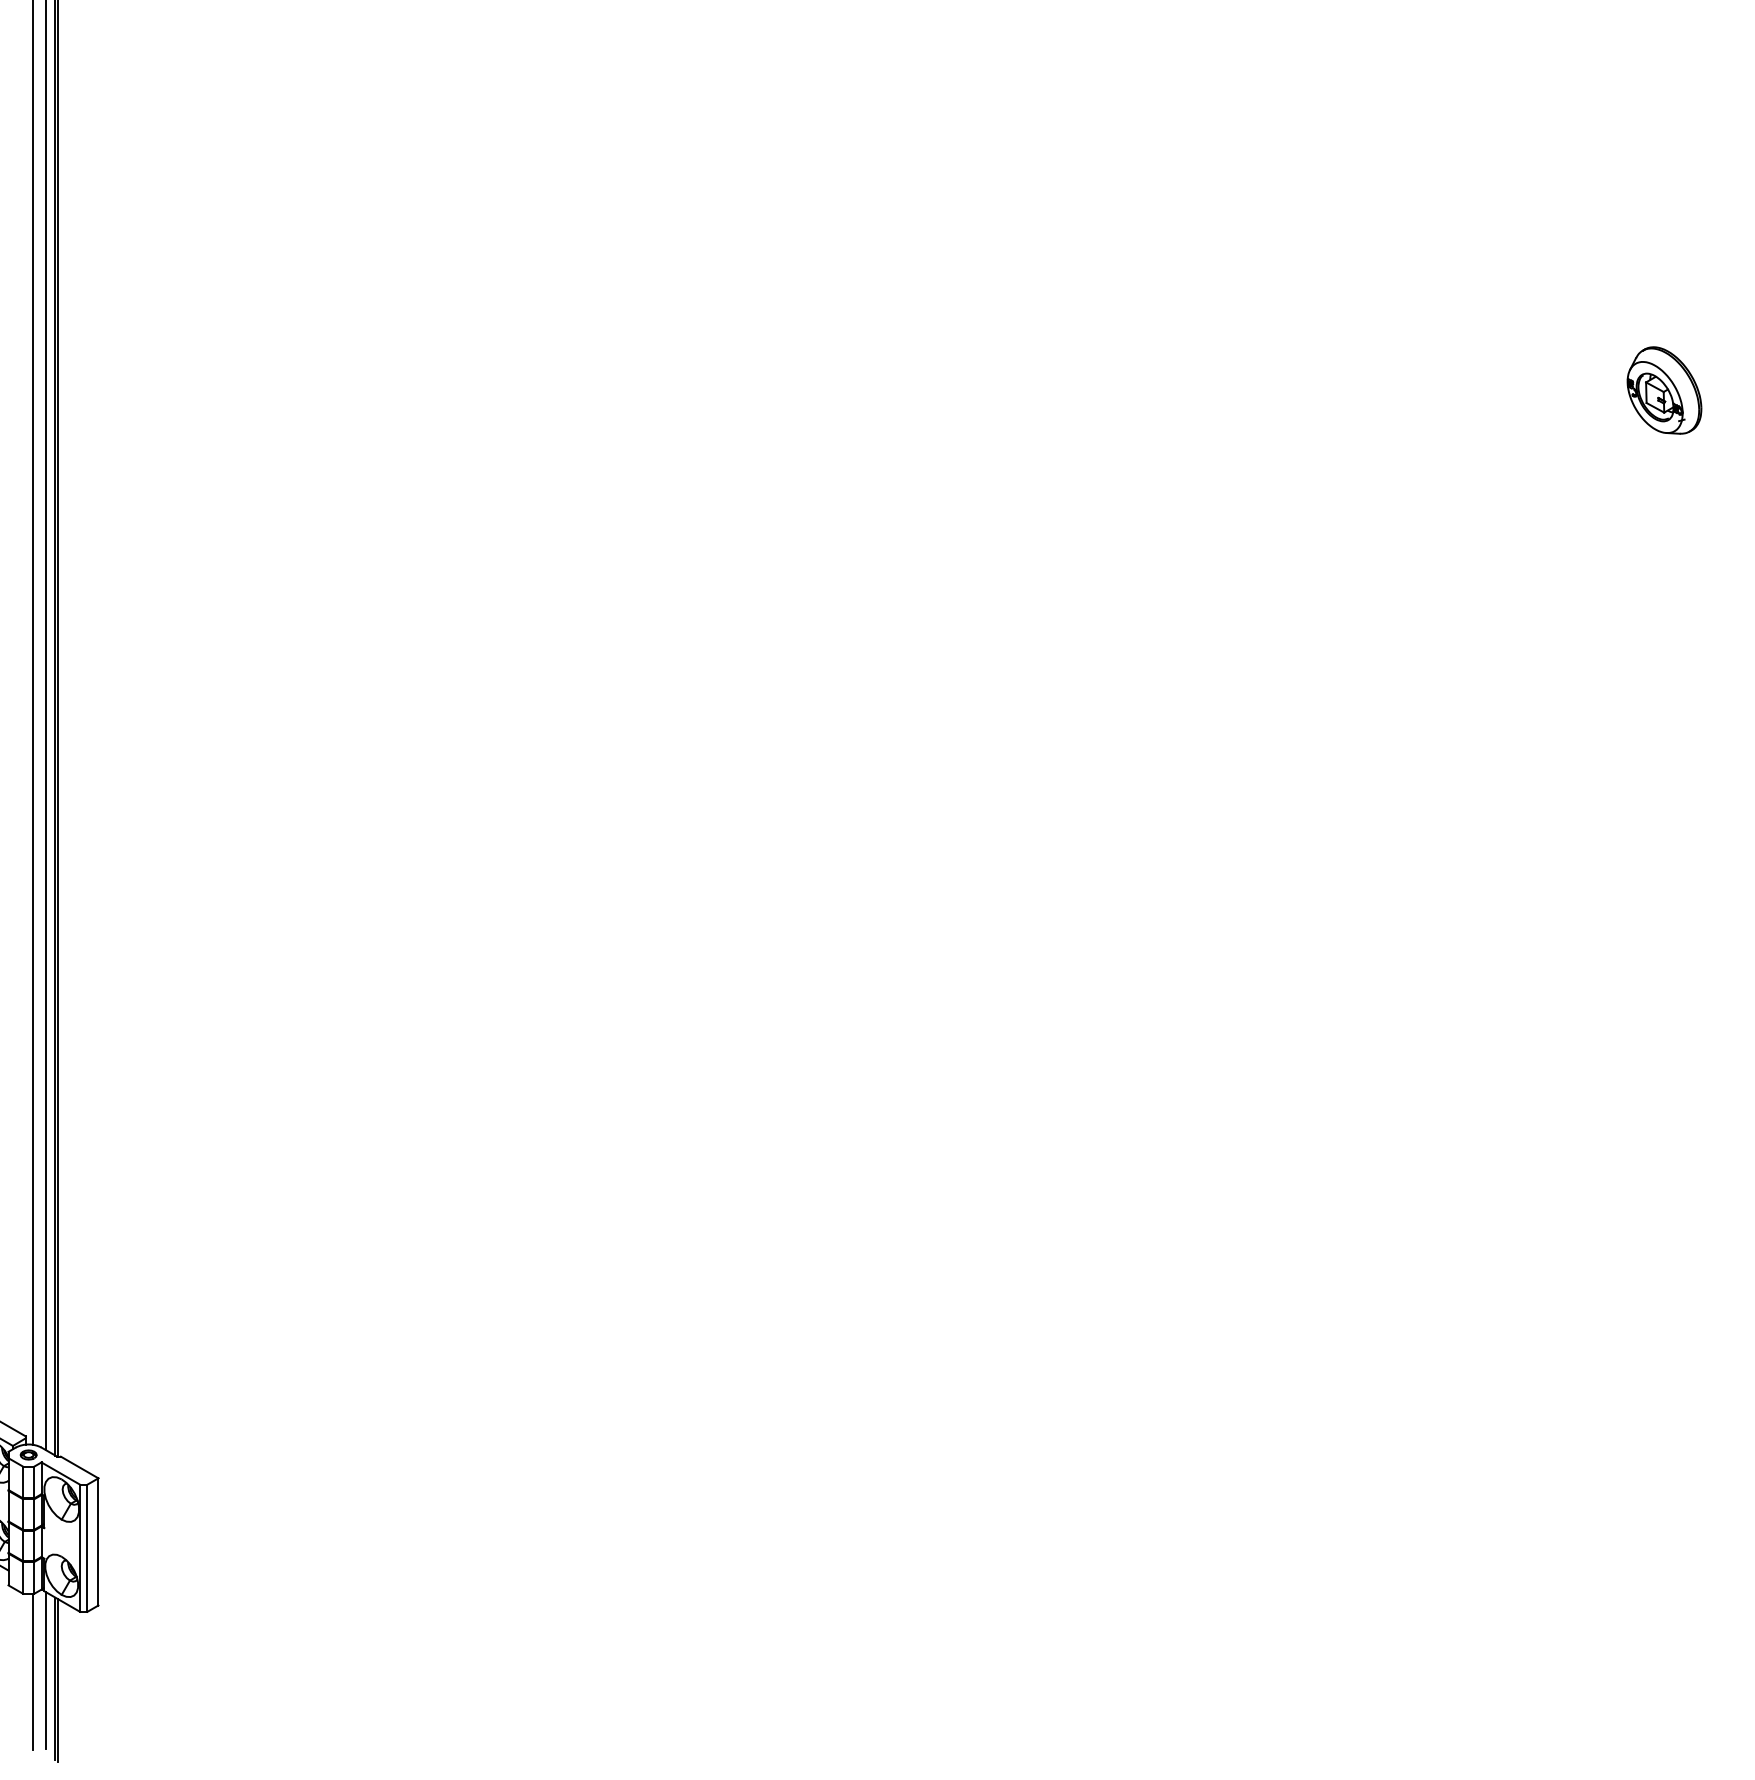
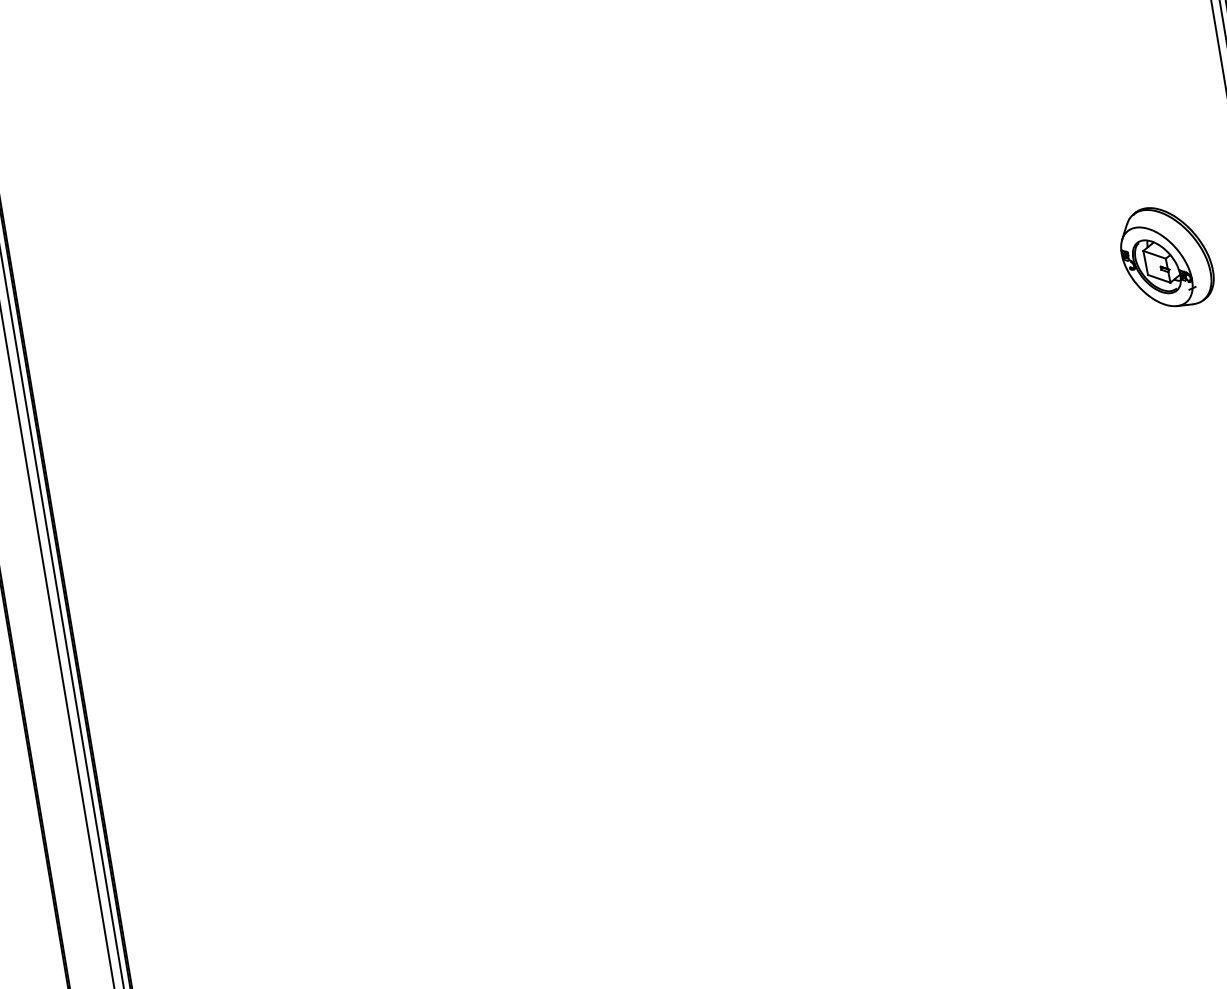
part: (1664, 390) -> (1166, 256), size x1.67

